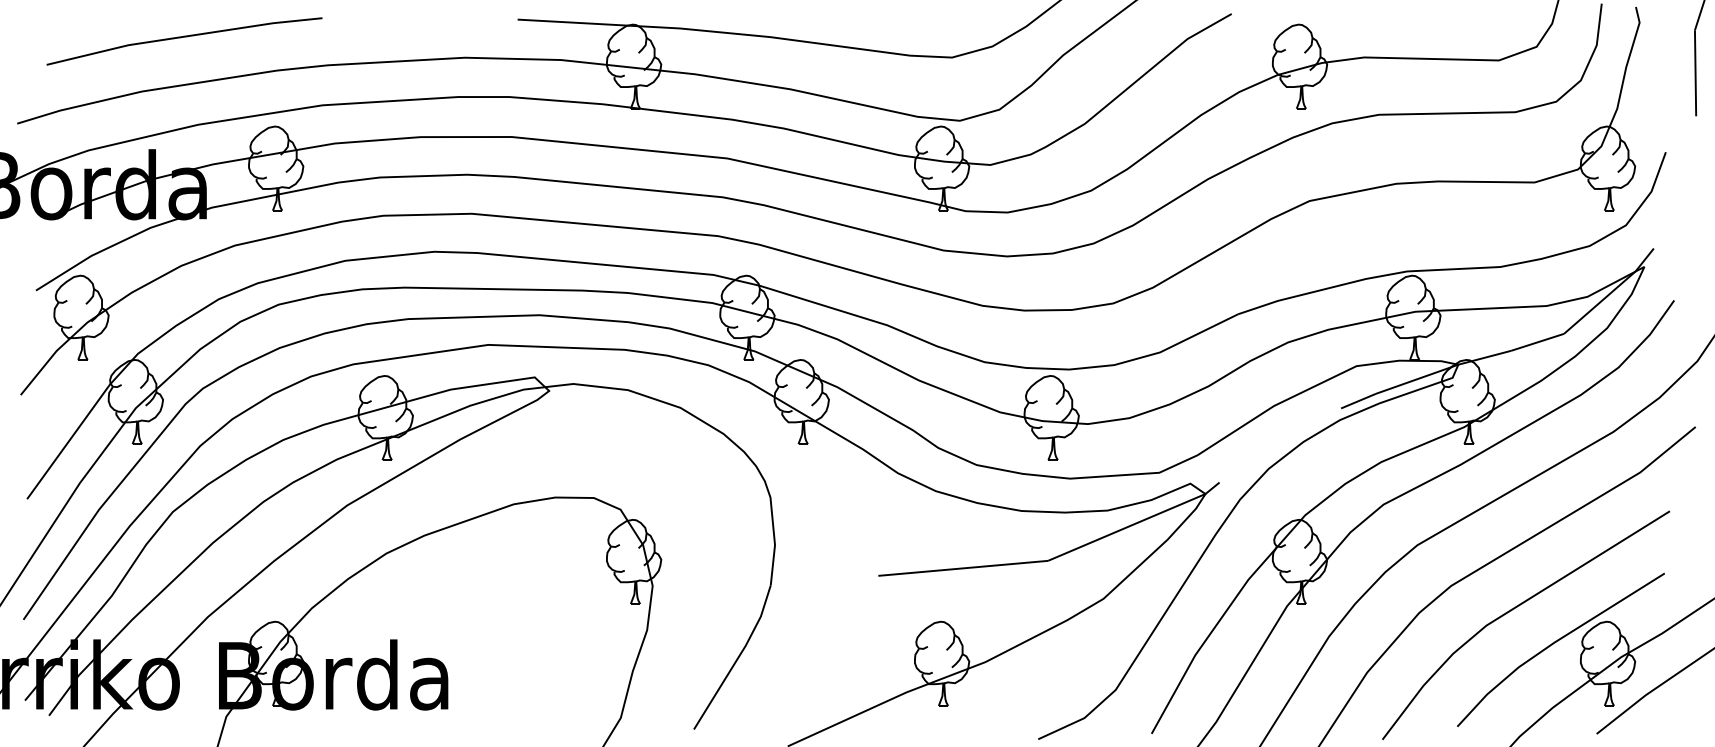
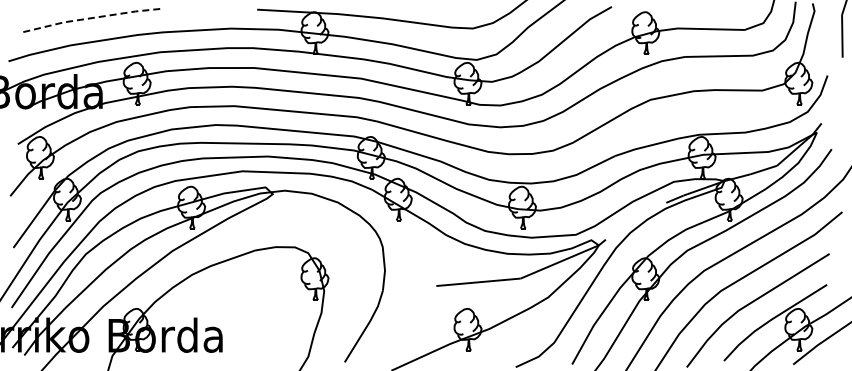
line: (184, 37) -> (91, 18), solid -> dashed

